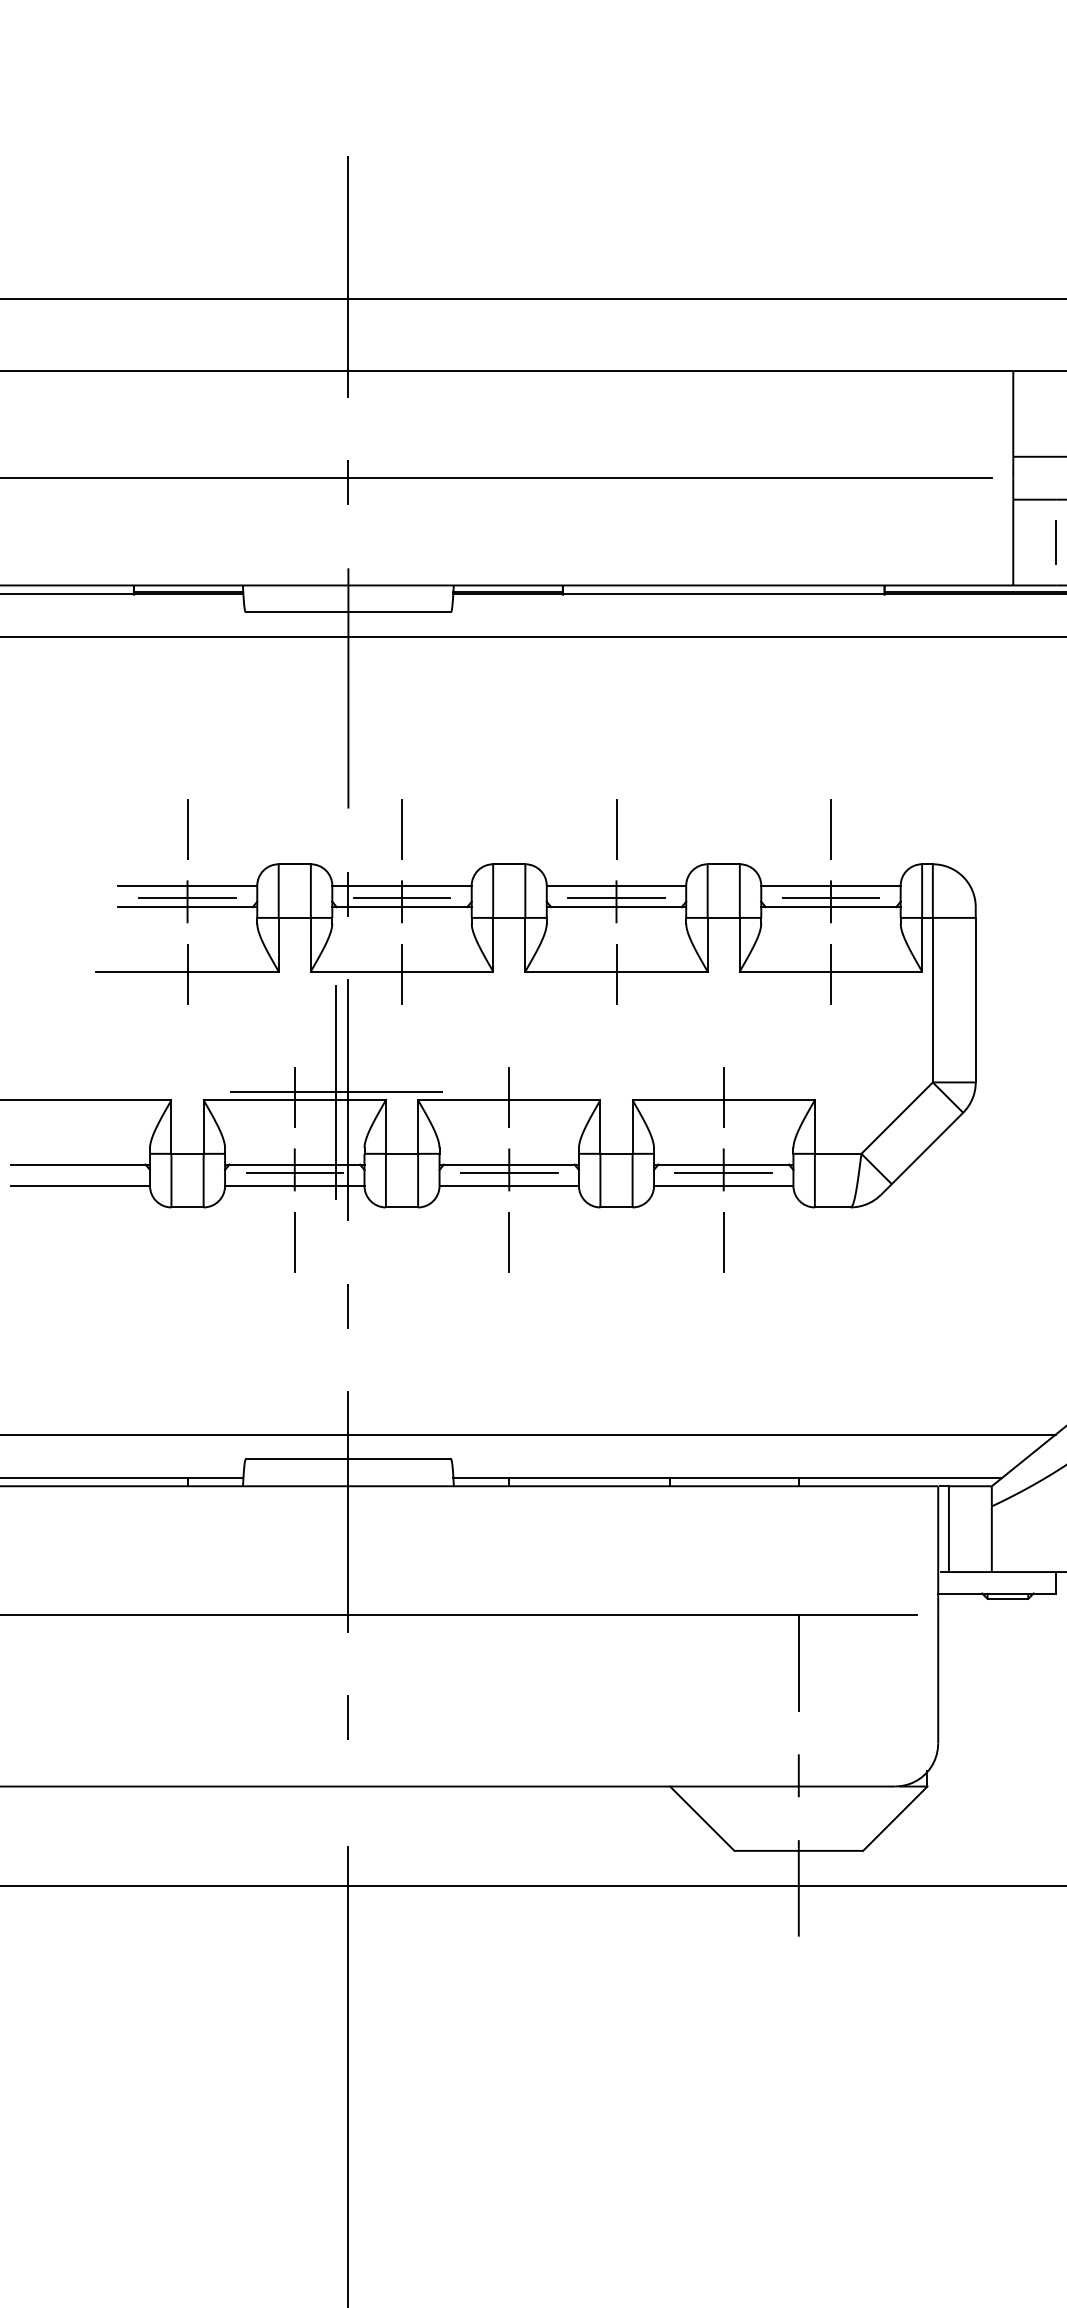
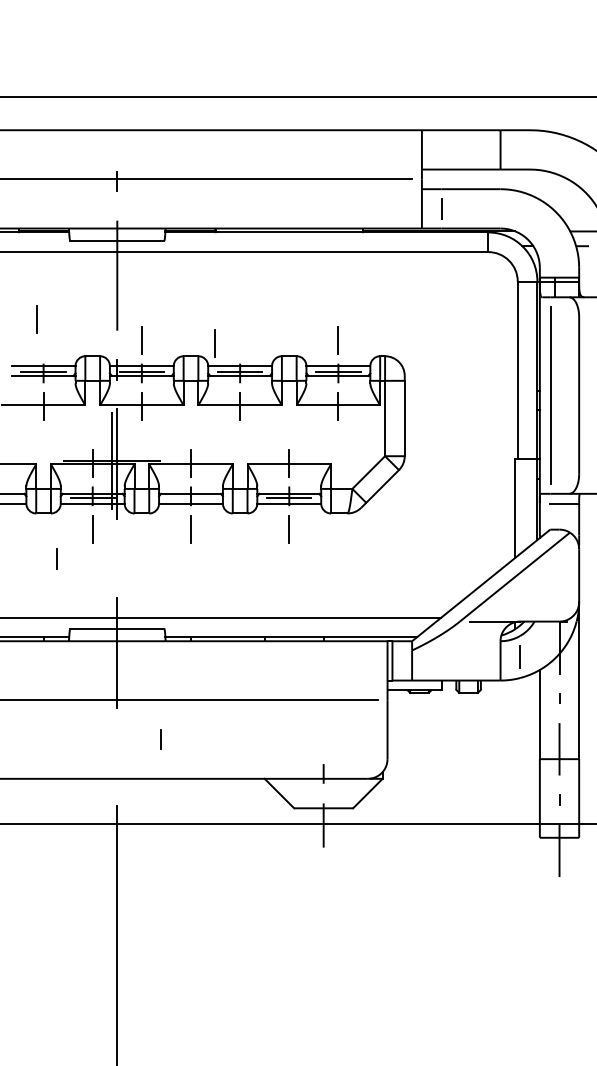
line: (348, 275) -> (117, 86), removed
line: (187, 829) -> (36, 319), moved
line: (615, 829) -> (214, 343), moved
line: (508, 1172) -> (190, 497), removed
line: (346, 1305) -> (56, 558), moved
line: (798, 1663) -> (323, 722), removed
line: (346, 1718) -> (160, 739), moved

